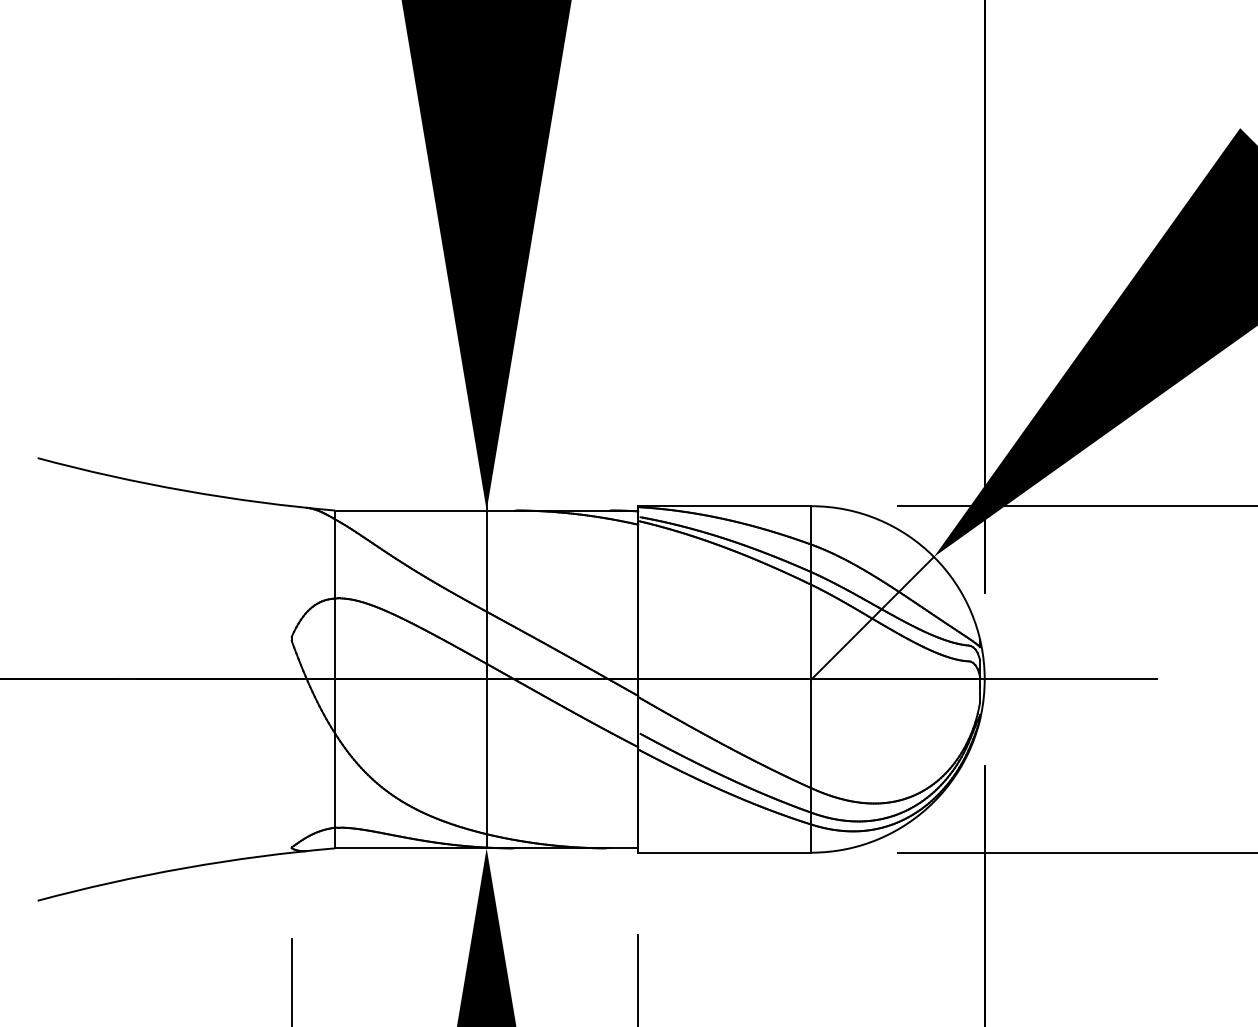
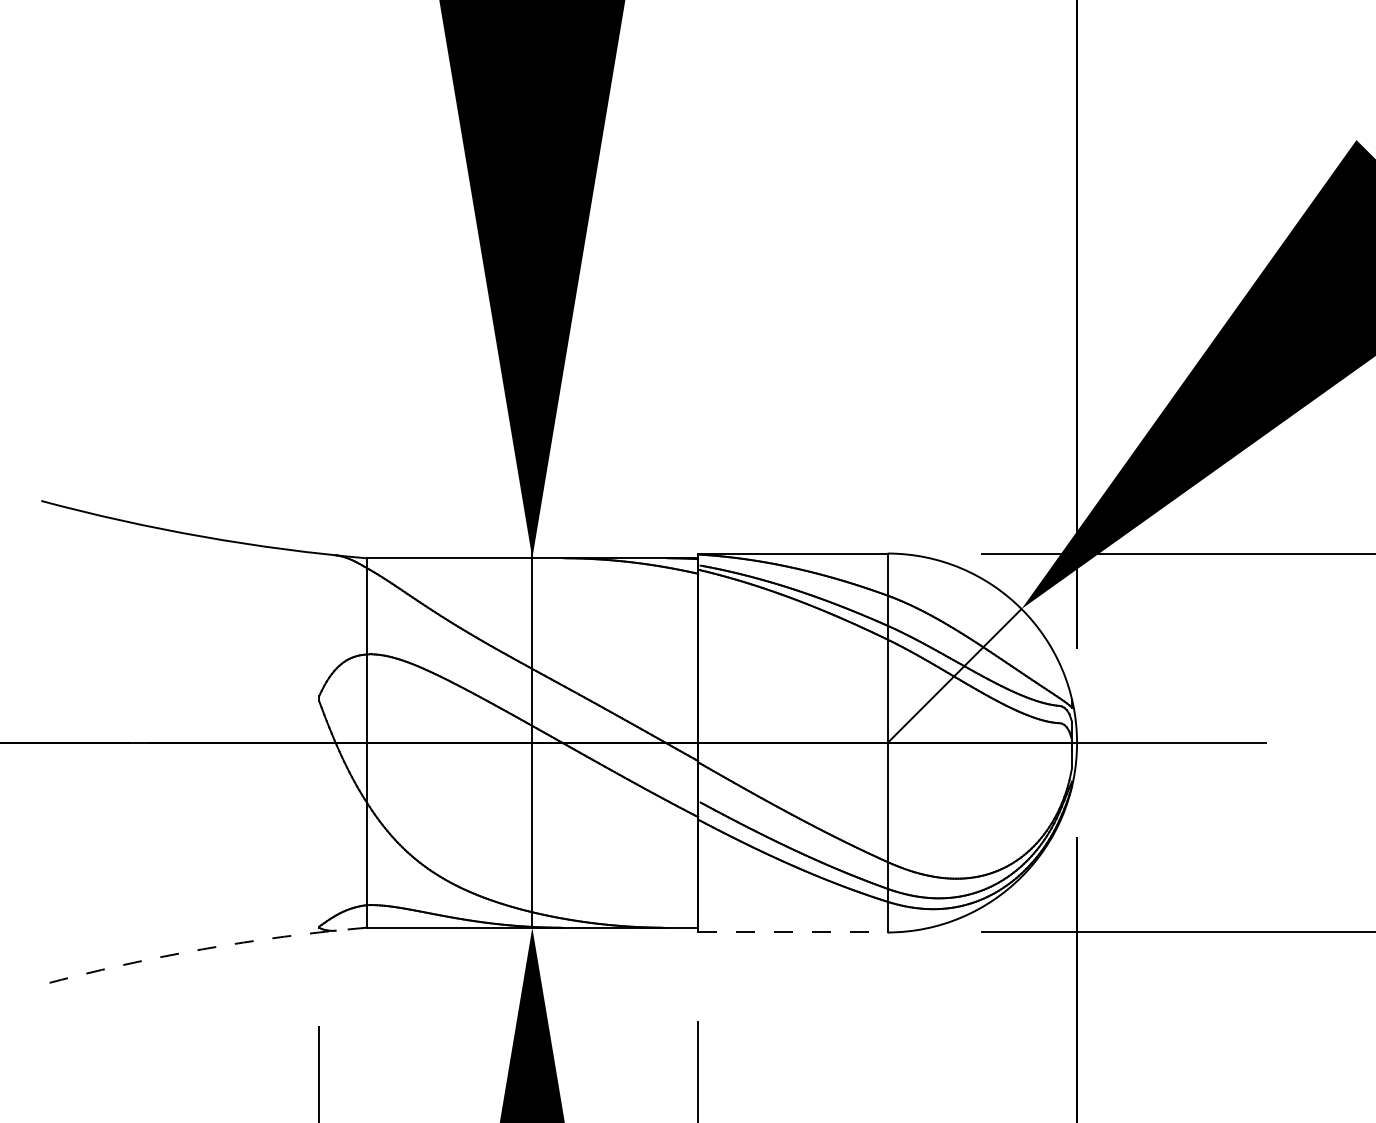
line: (724, 852) -> (792, 932), solid -> dashed
arc: (185, 868) -> (202, 949), solid -> dashed

